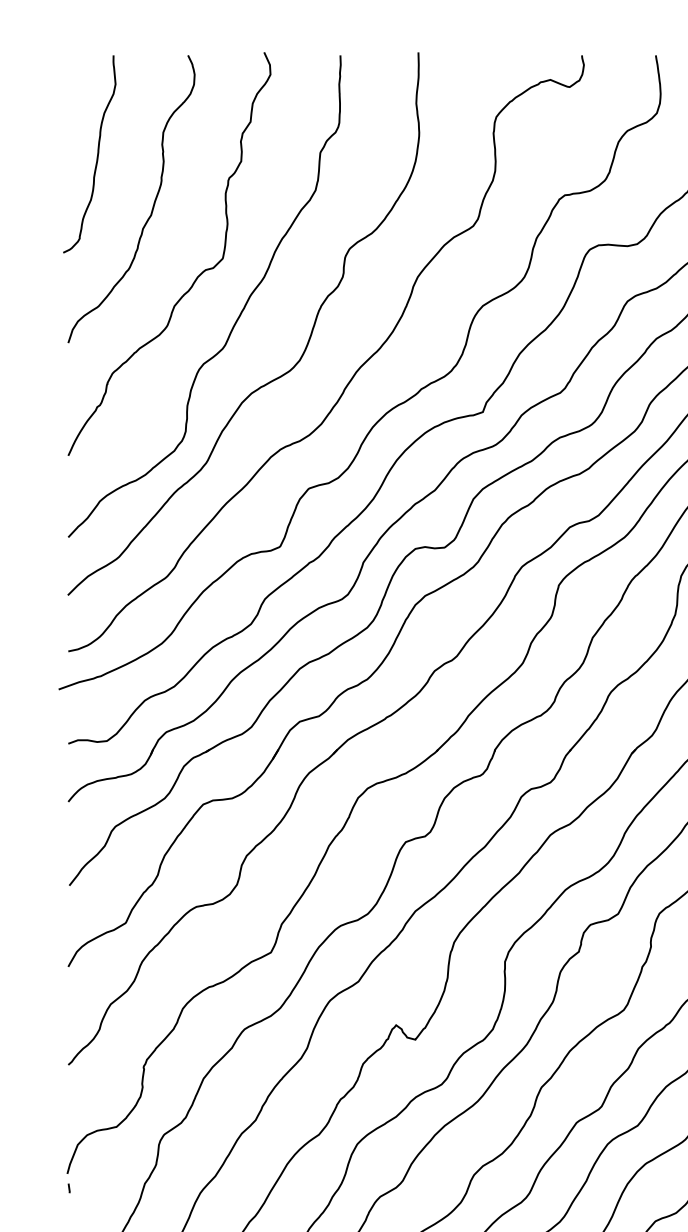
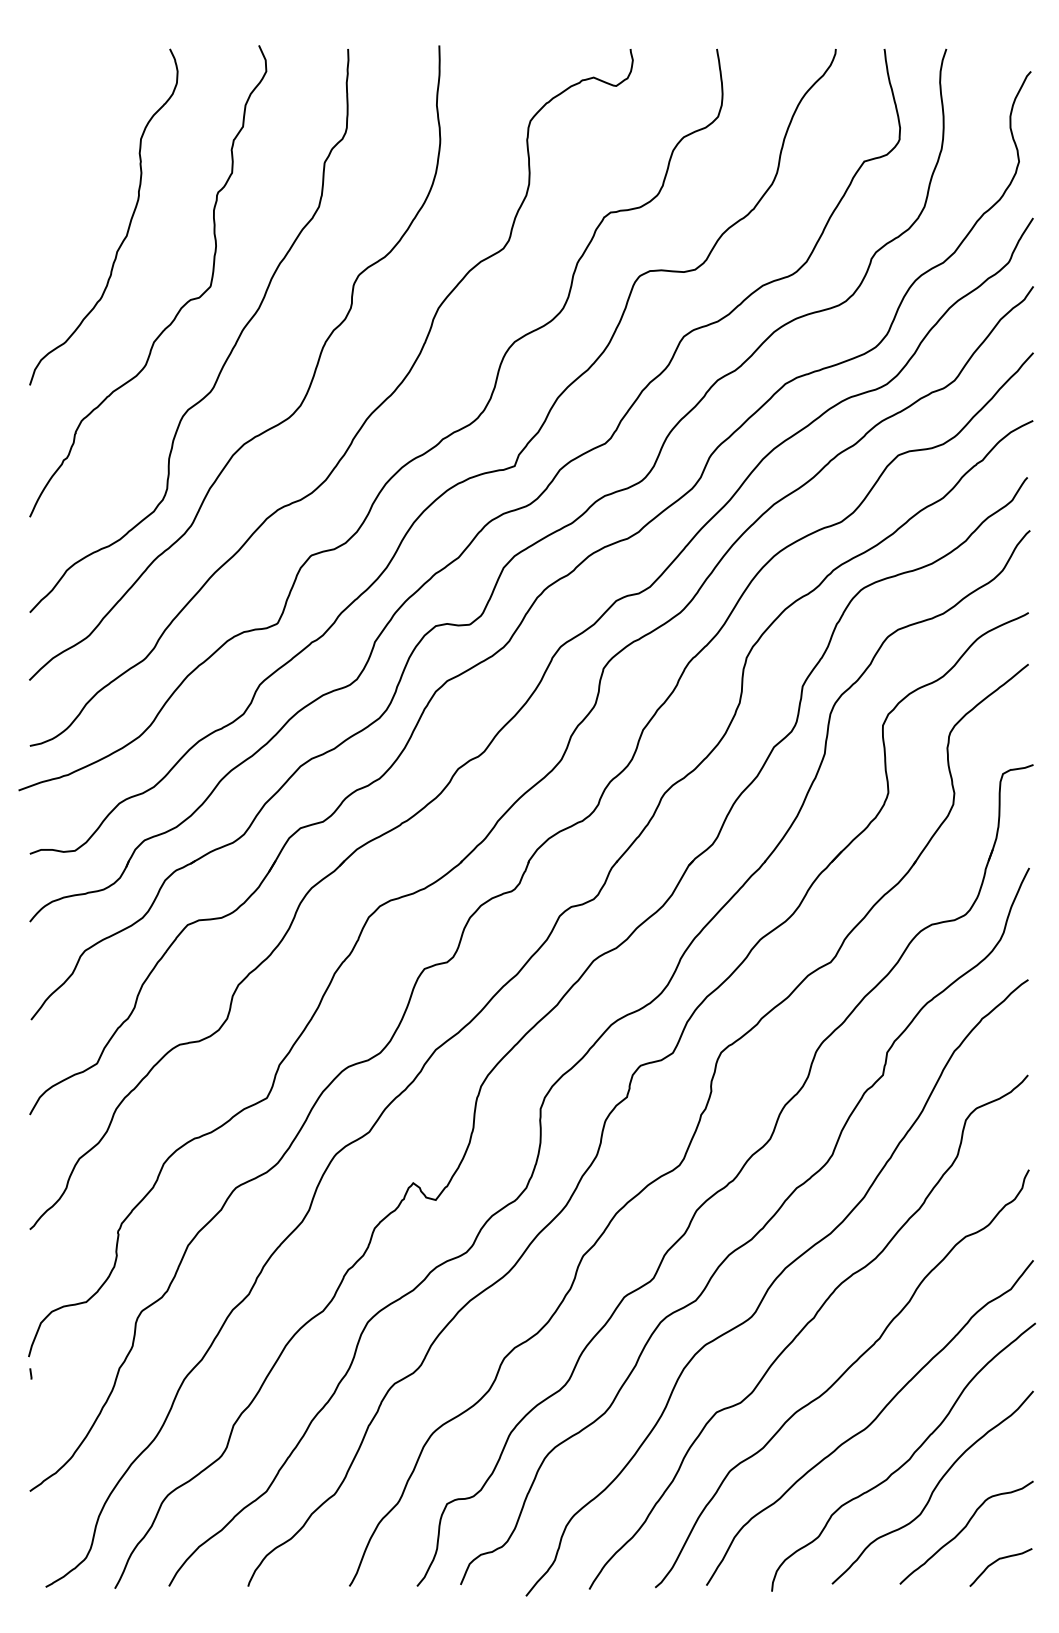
curve: (97, 154) -> (63, 164), removed

